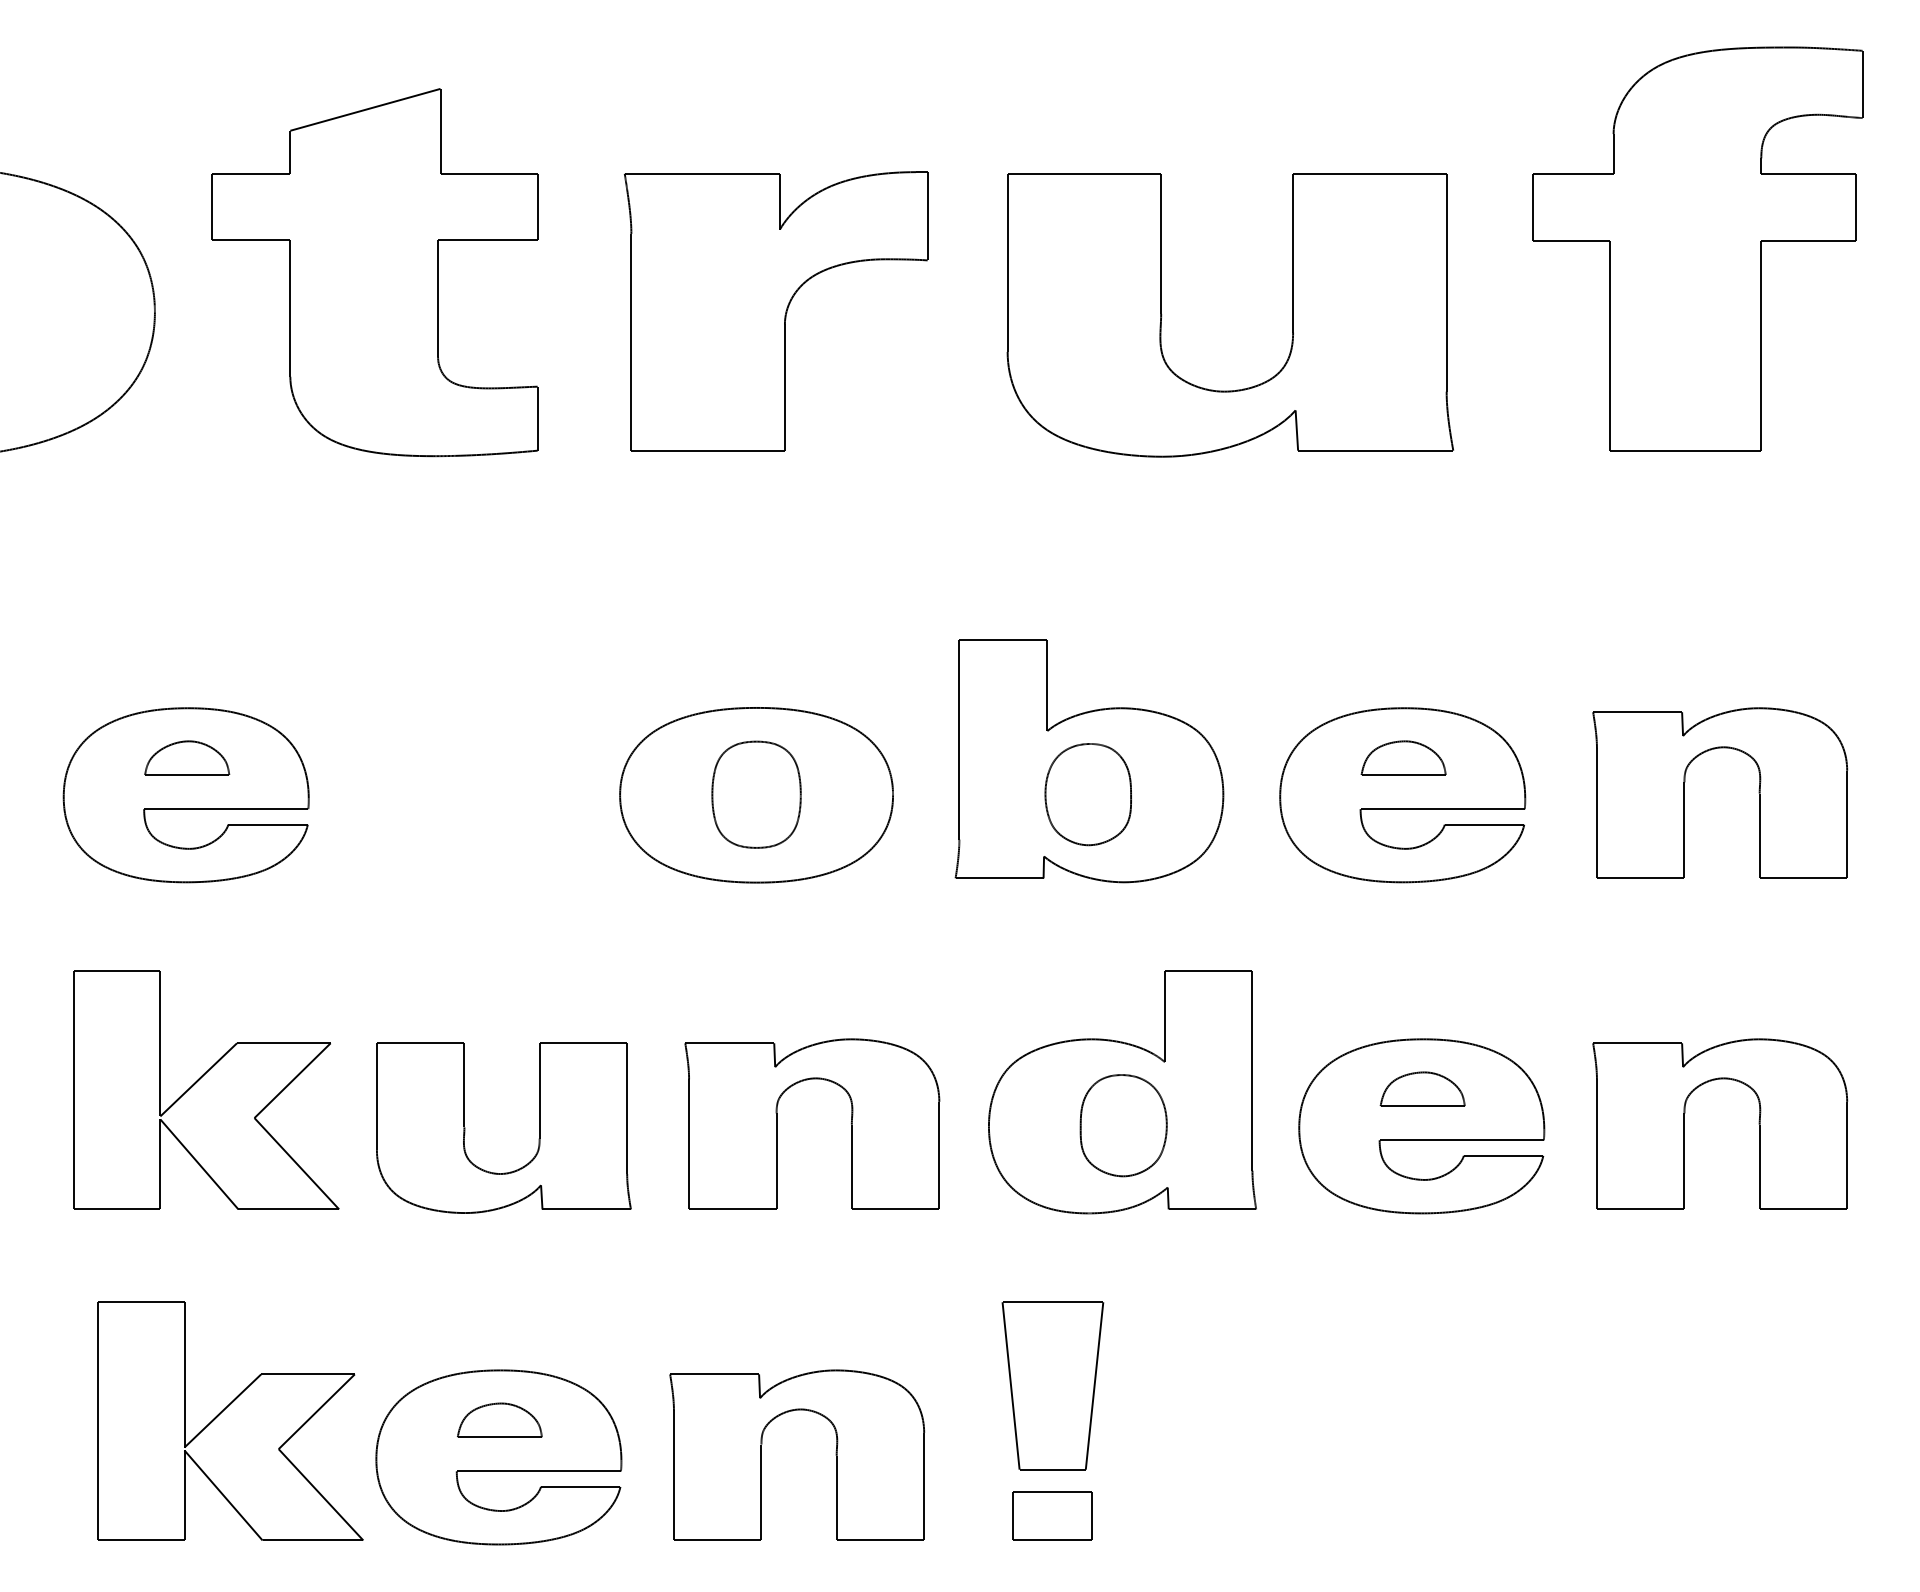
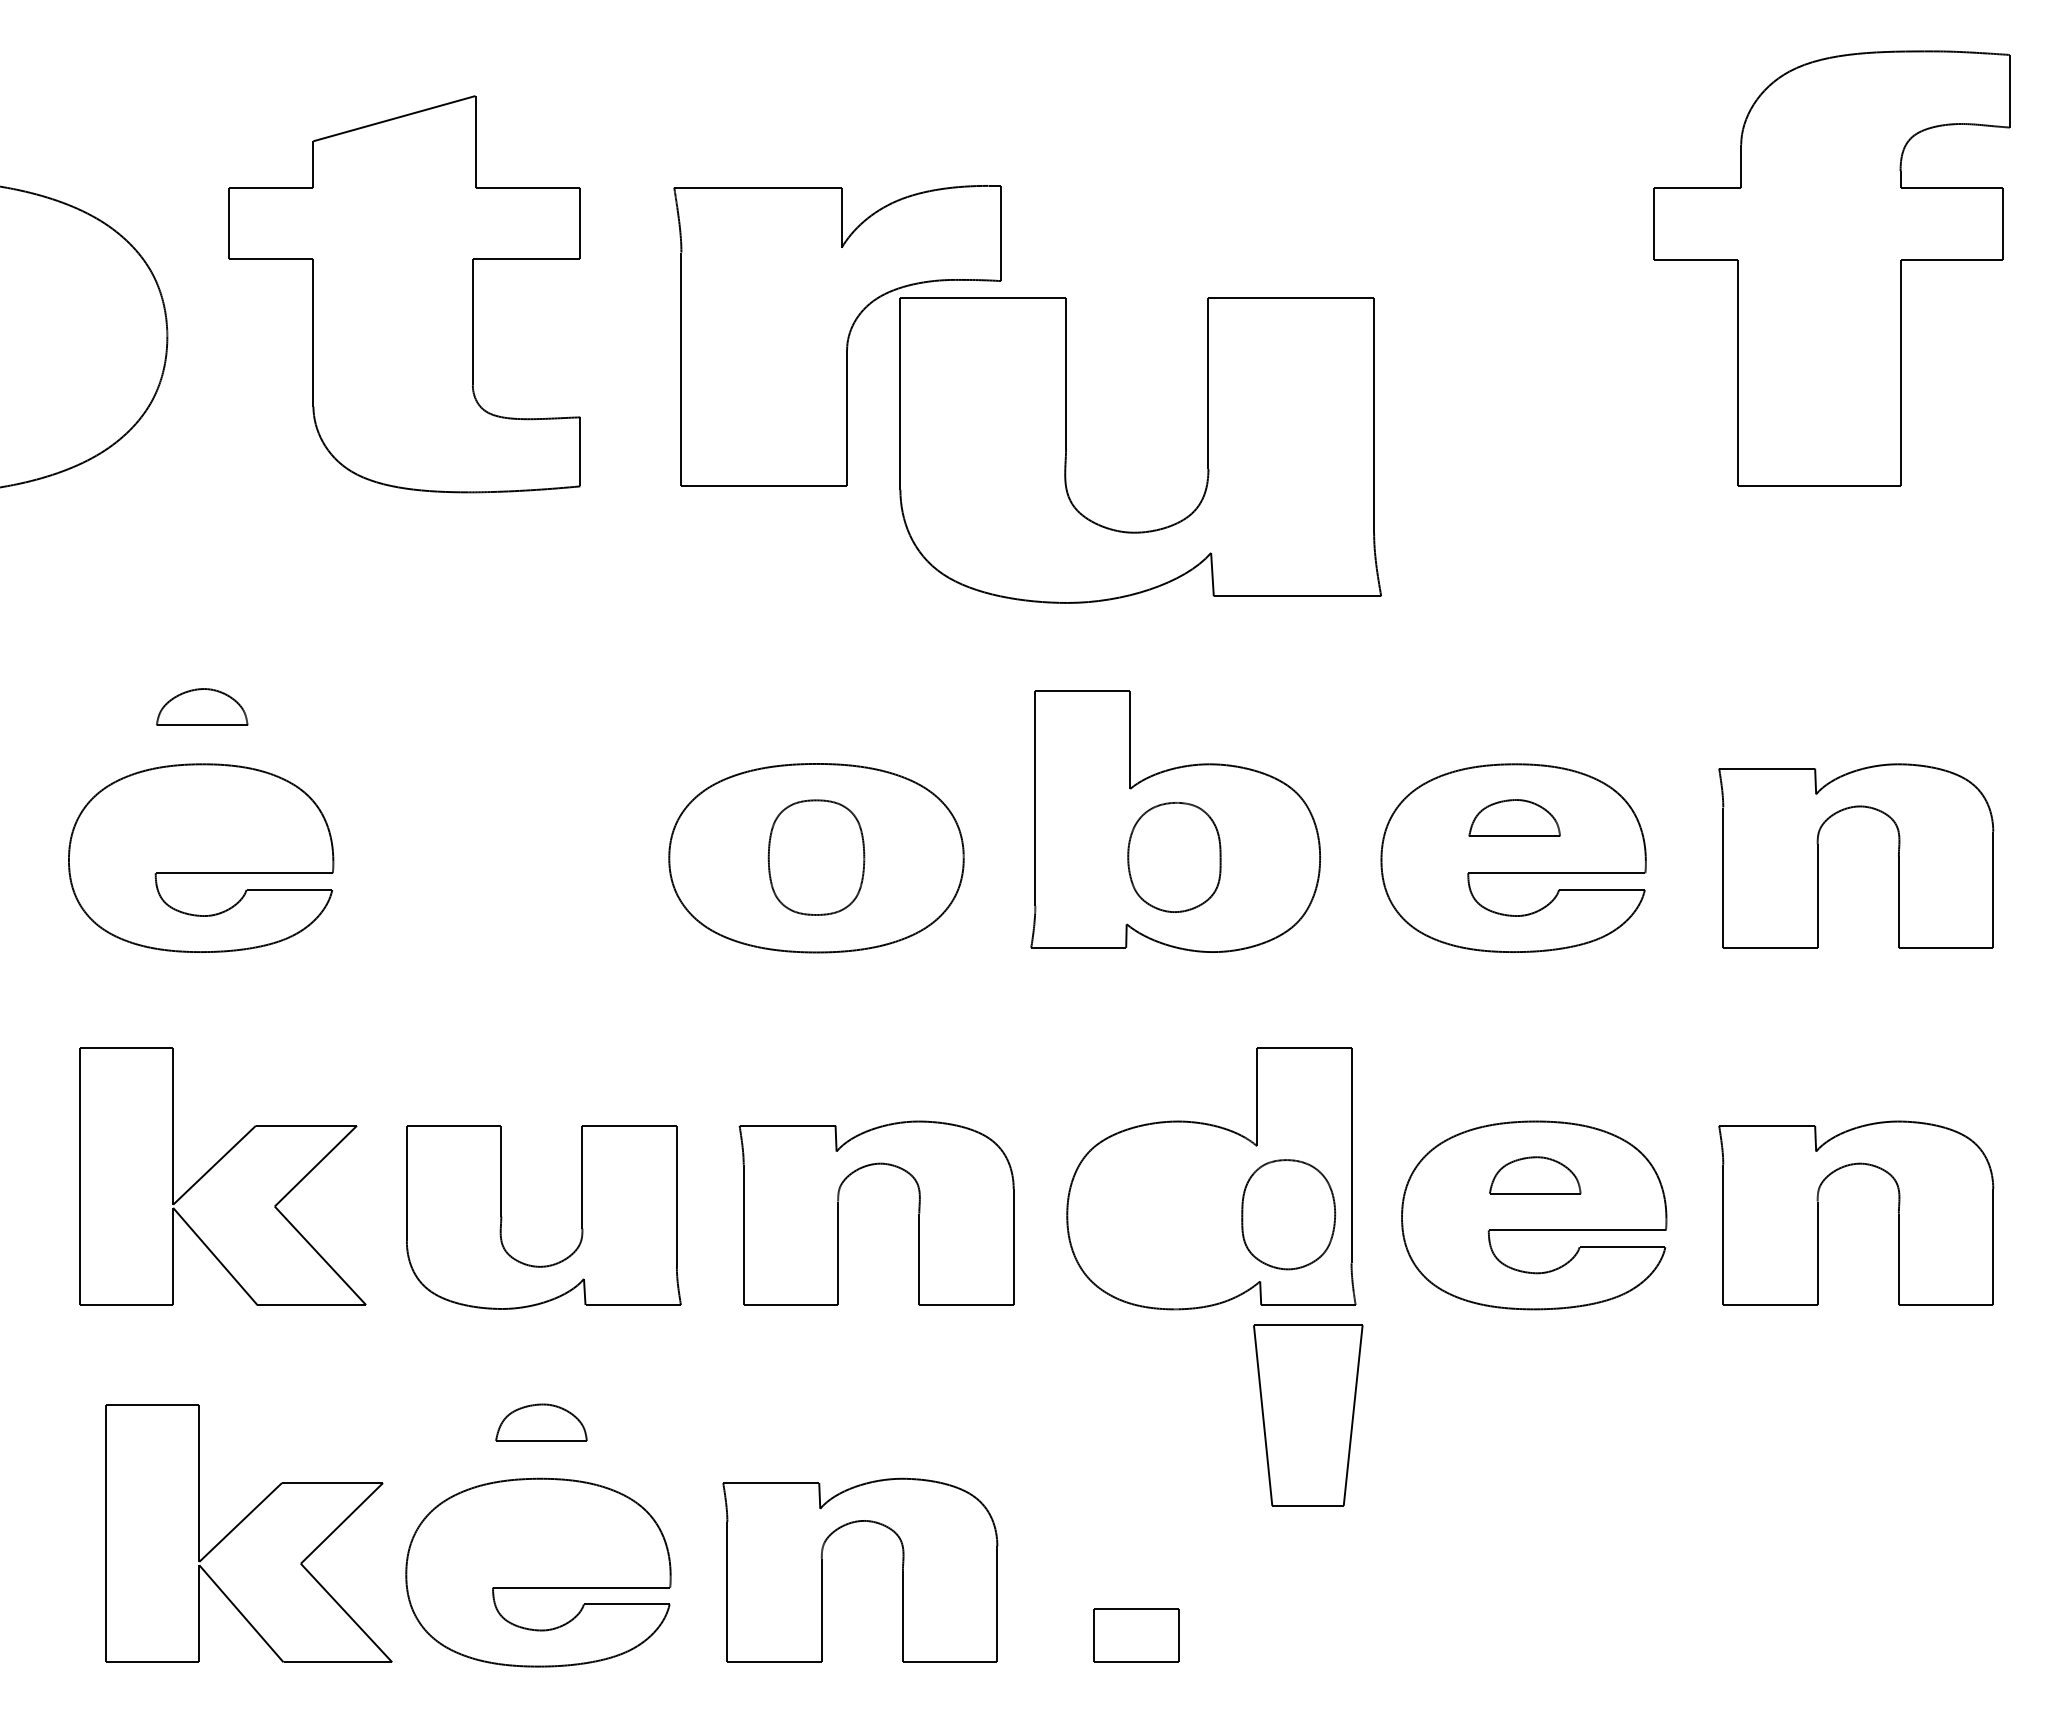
part: (1292, 315) -> (1207, 450), moved
part: (187, 757) -> (202, 706), moved
part: (1123, 1125) -> (1288, 1214), moved
part: (1053, 1385) -> (1308, 1415), moved
part: (499, 1420) -> (541, 1422), moved

